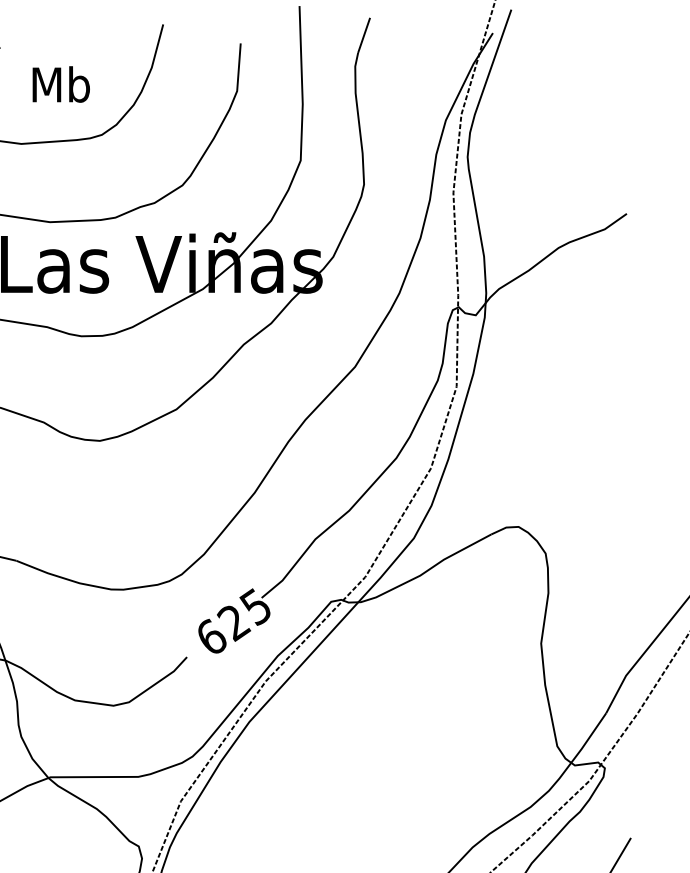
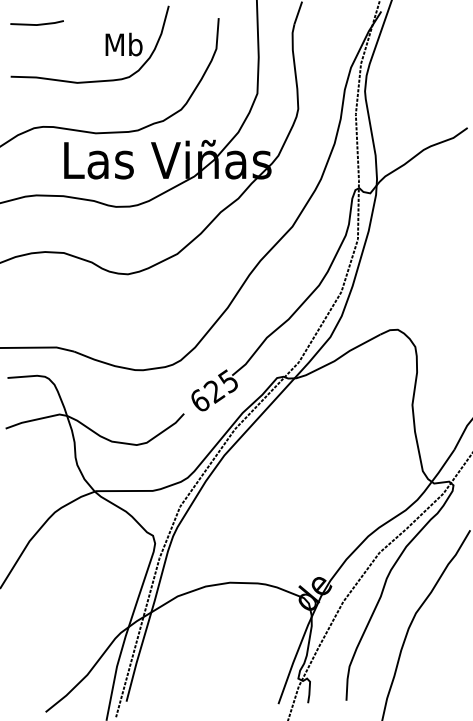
text: (60, 84) -> (123, 44), moved

